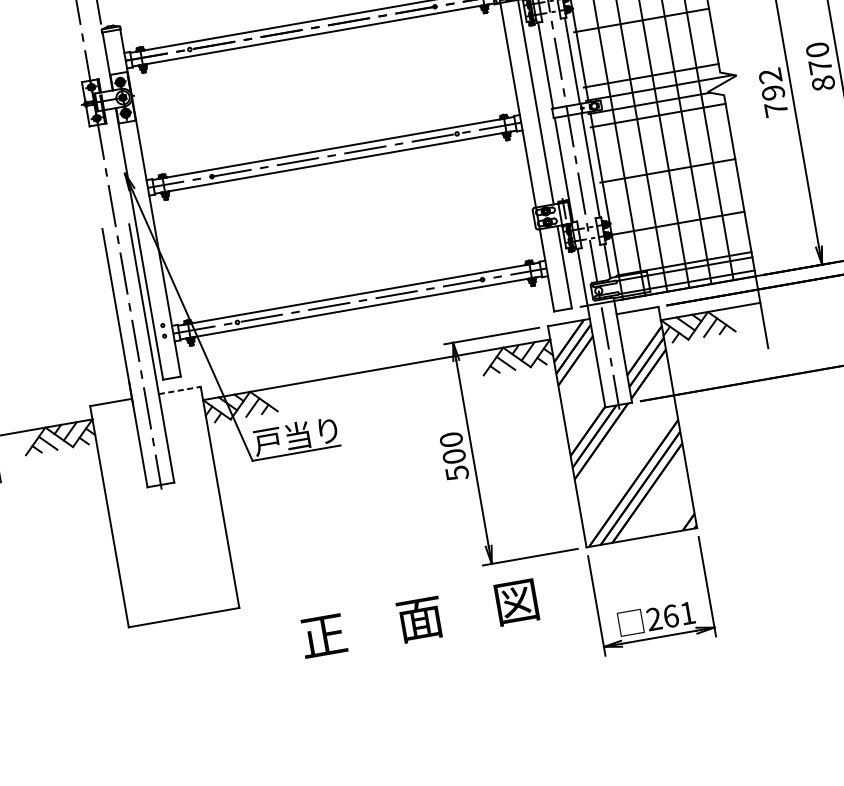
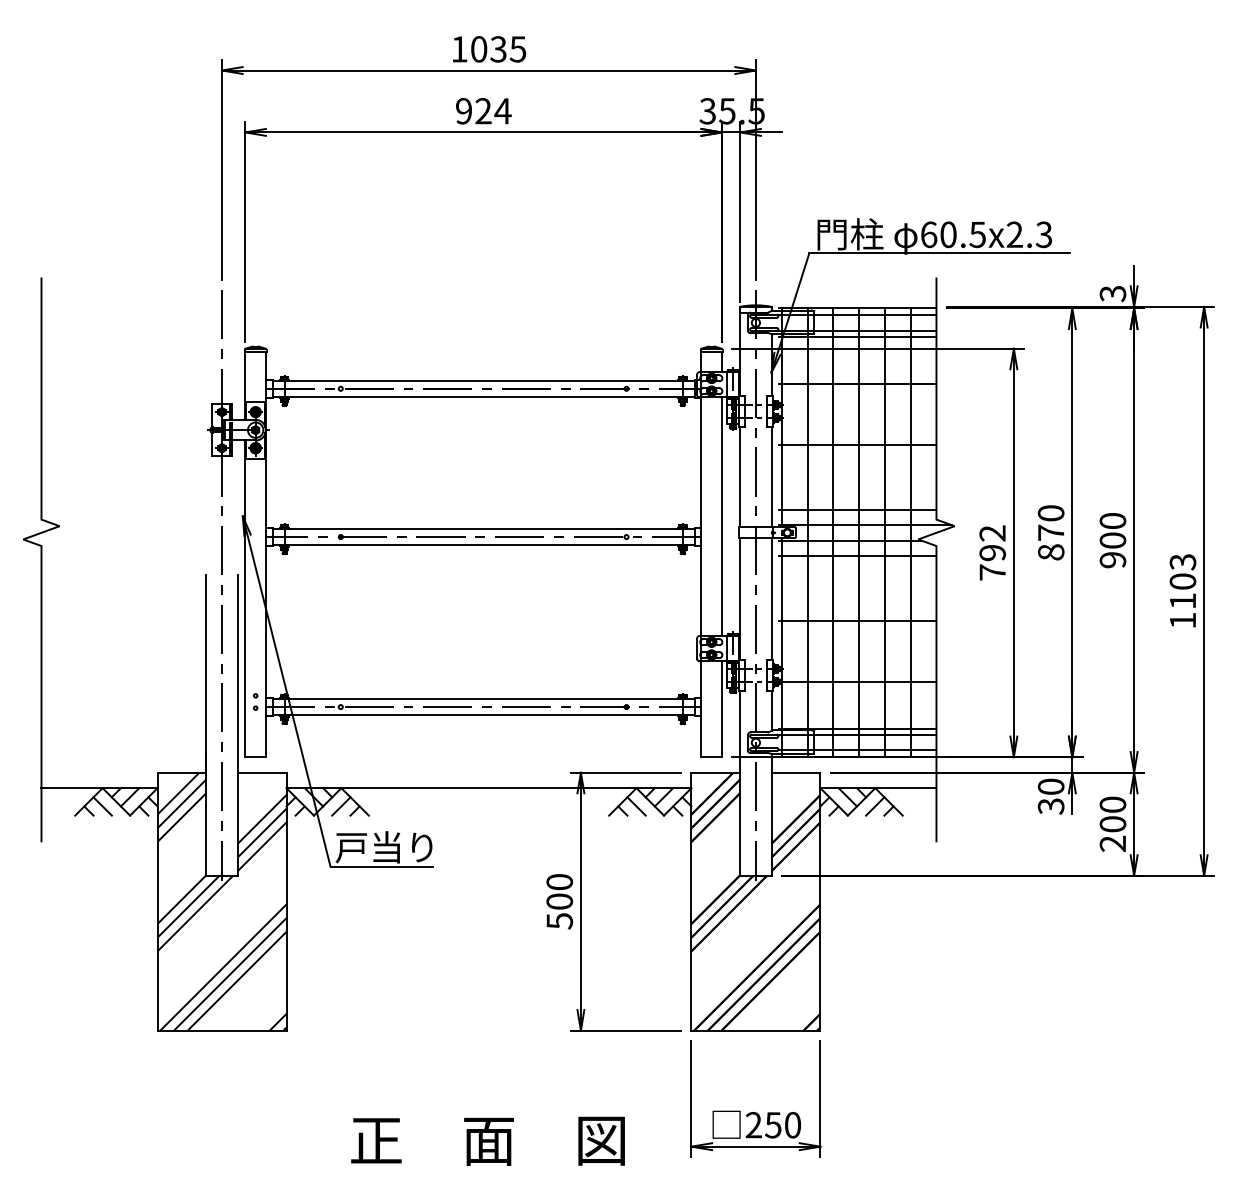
line: (180, 390) -> (262, 772), dashed -> solid
hatch: (164, 507) -> (221, 901), added
text: (678, 615) -> (782, 1125), 261 -> 250
text: (418, 618) -> (487, 1140), moved

